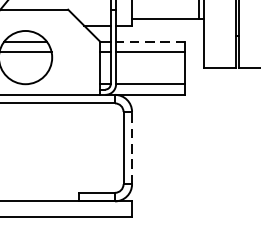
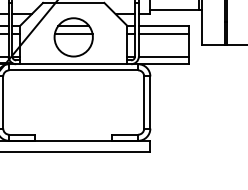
line: (150, 41) -> (163, 25), dashed -> solid
line: (132, 148) -> (150, 102), dashed -> solid

